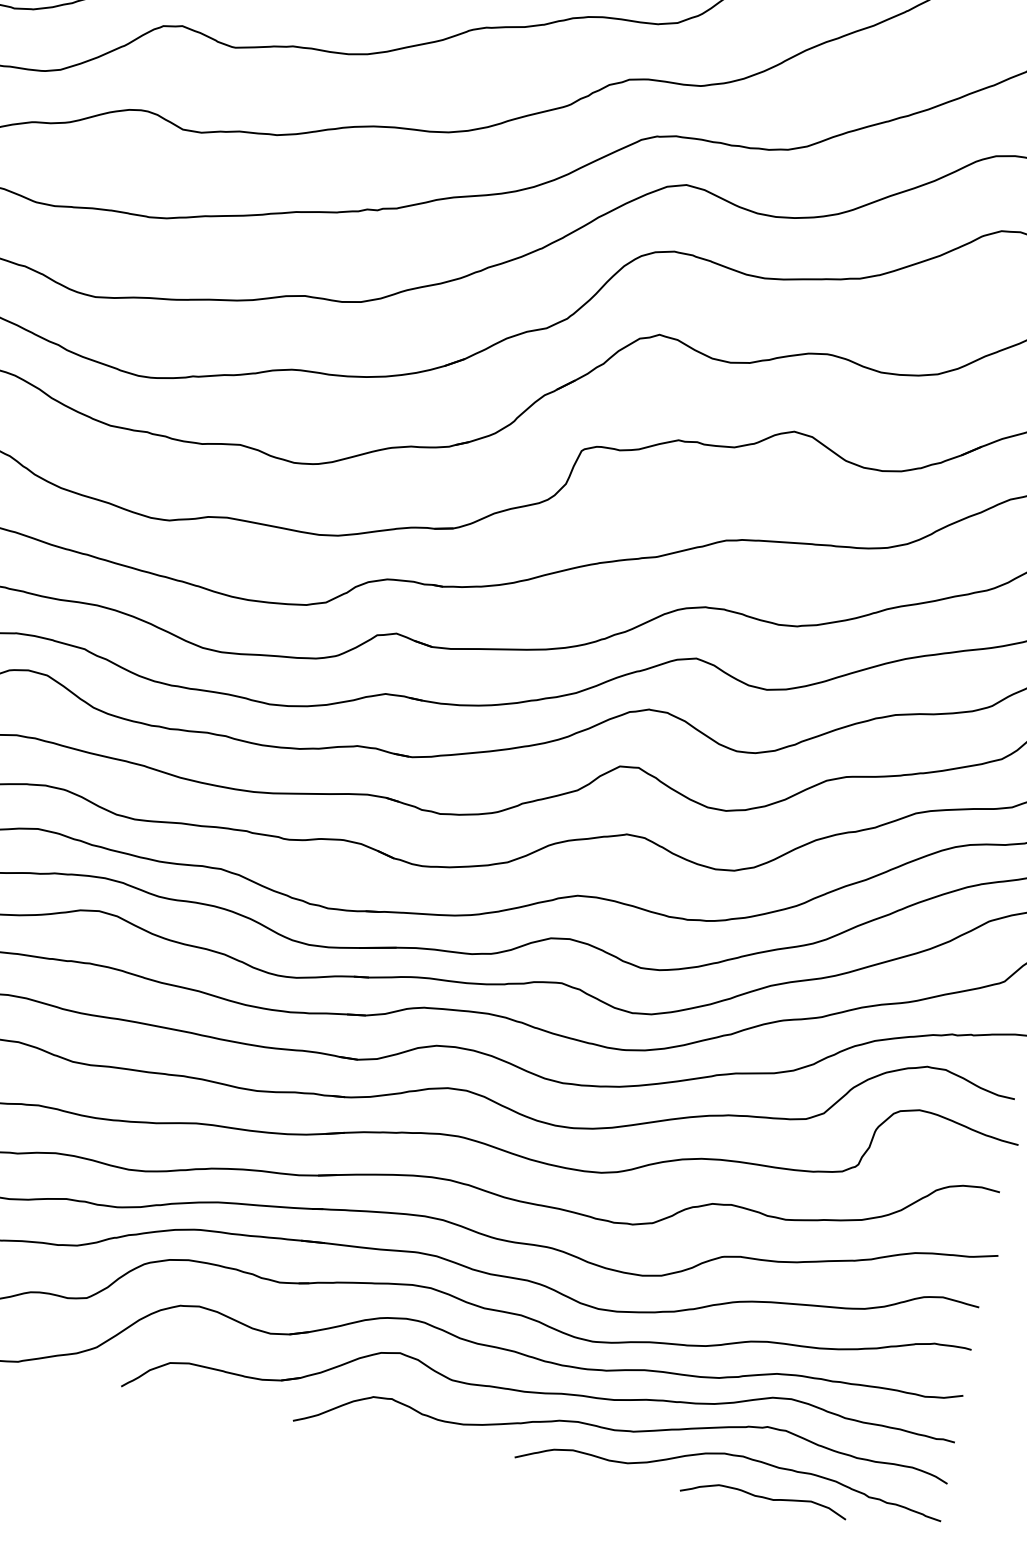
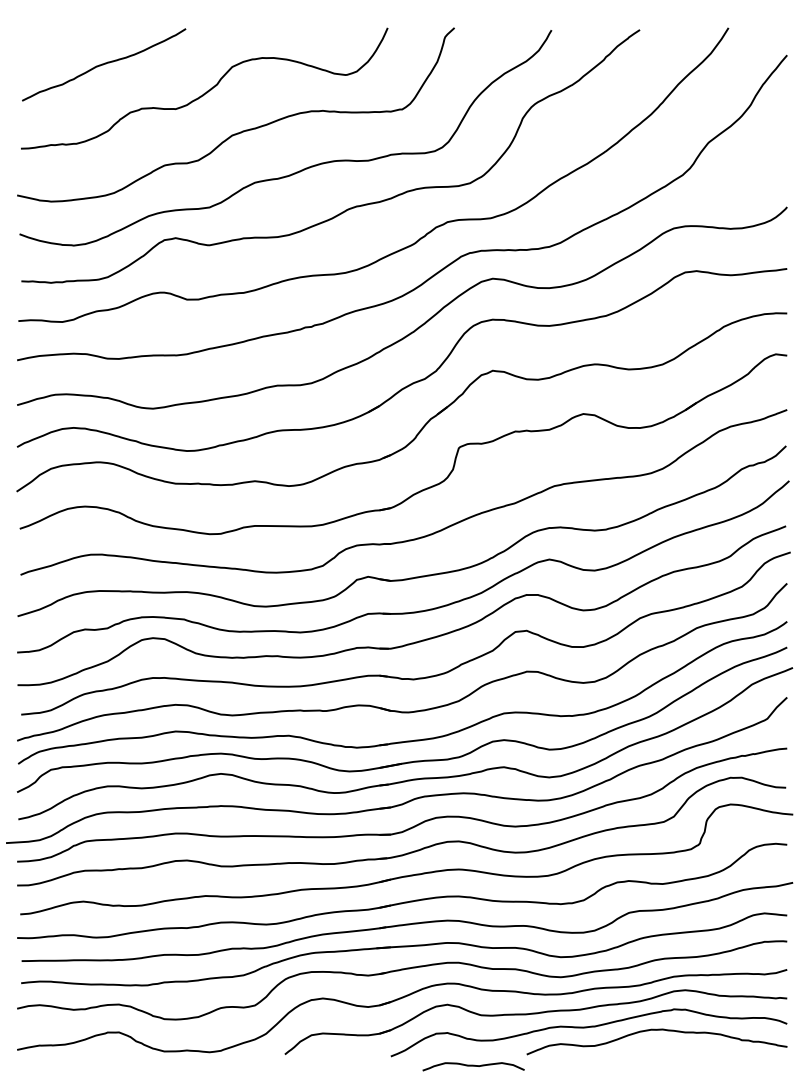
curve: (763, 1498) -> (473, 1066), moved

